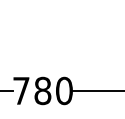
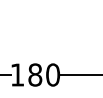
text: (21, 90) -> (17, 74), 780 -> 180

